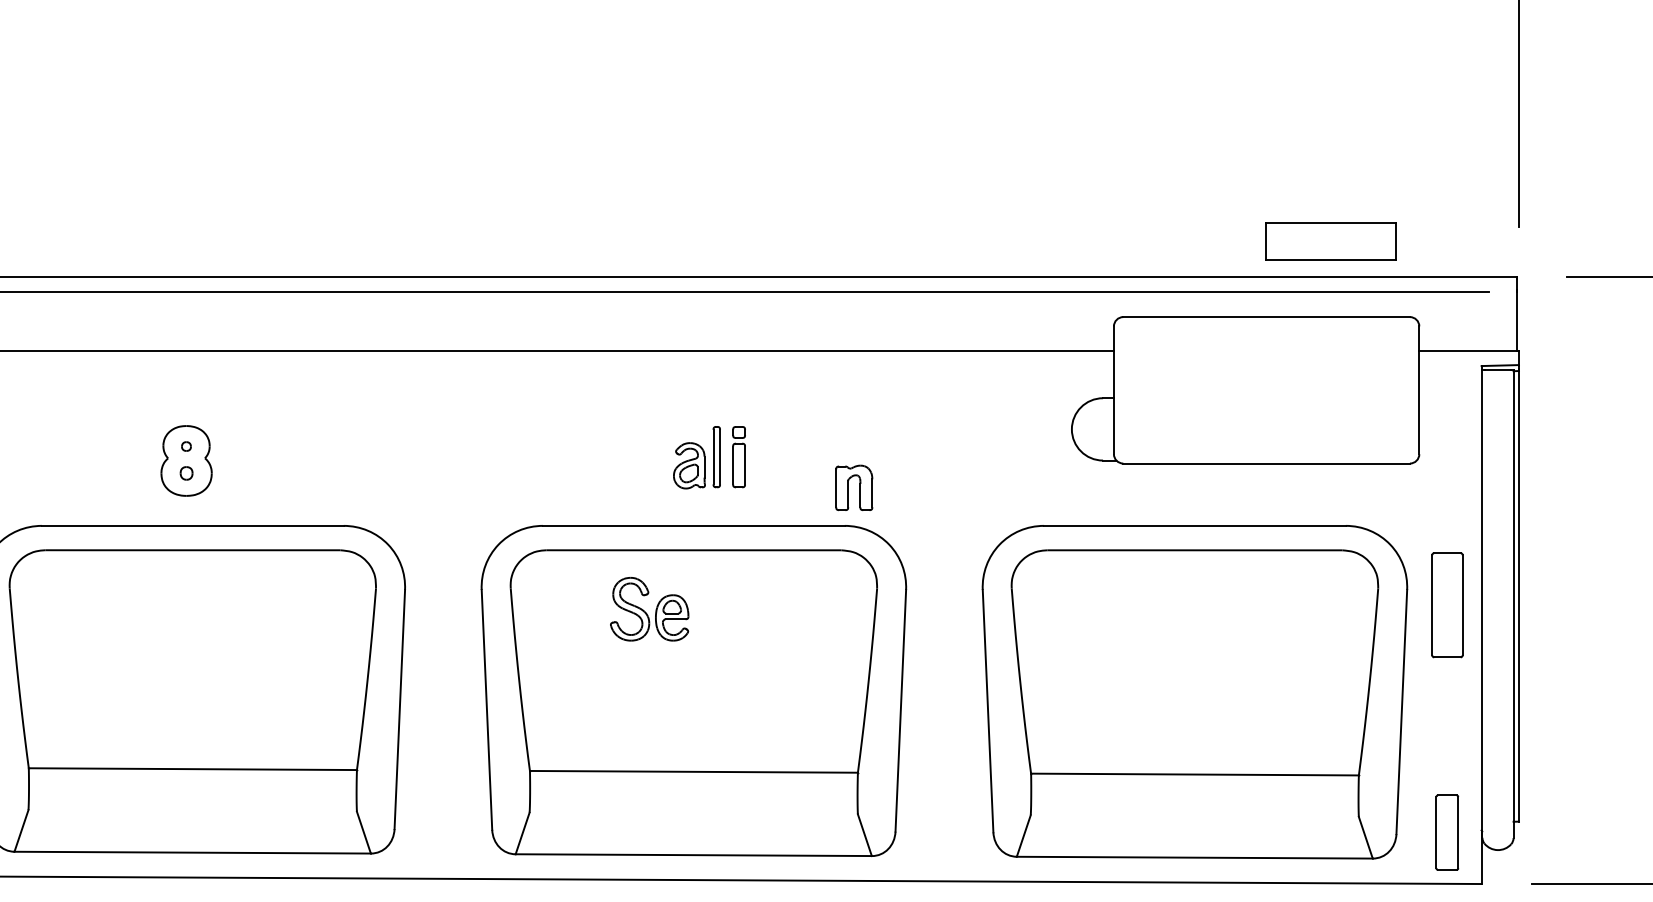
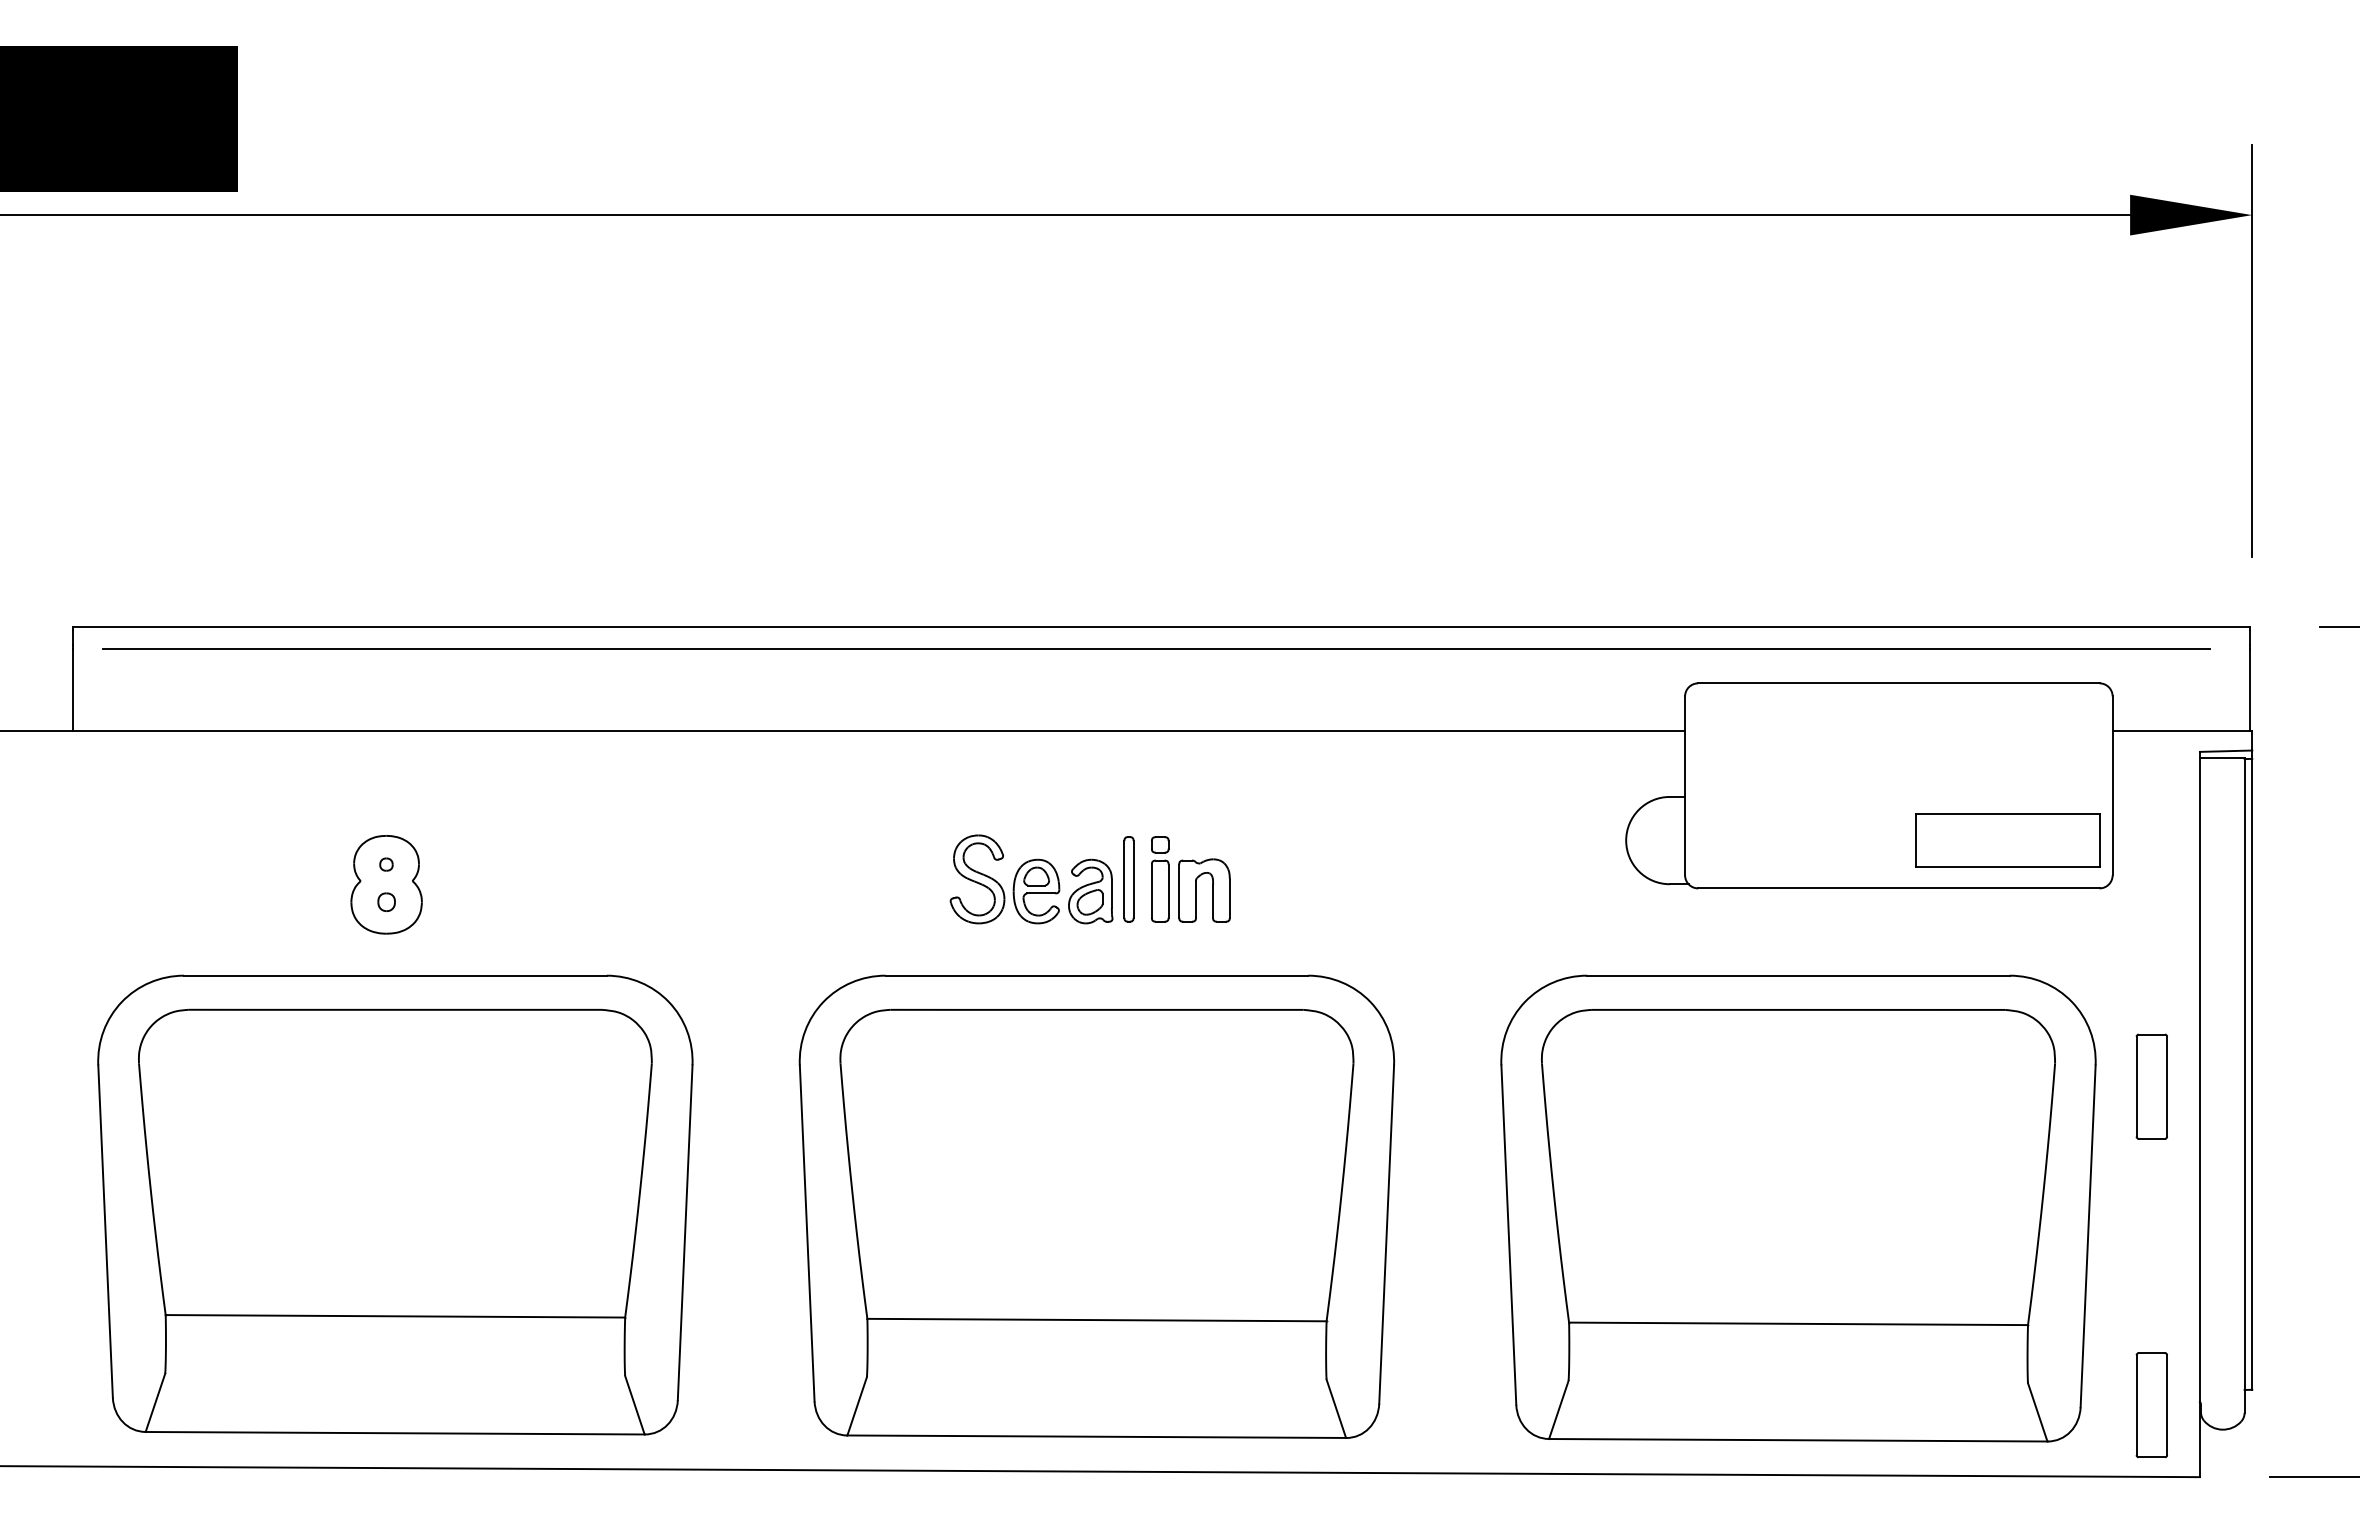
part: (1330, 241) -> (2007, 840), moved
part: (848, 487) -> (1196, 890), moved
part: (1447, 605) -> (2151, 1086), size x0.71
part: (645, 612) -> (999, 883), moved

